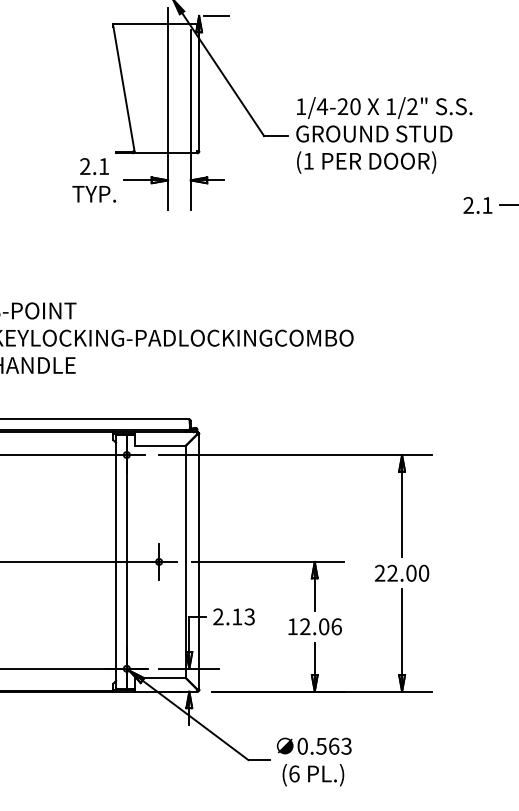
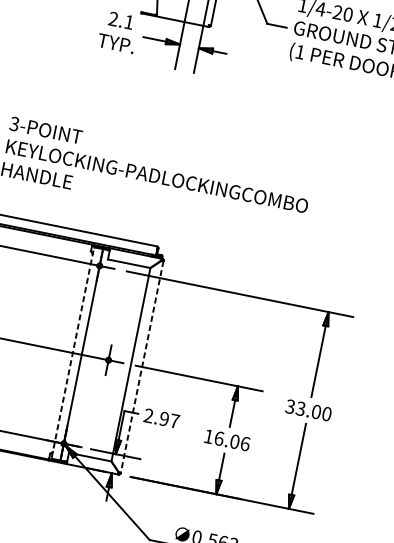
line: (116, 561) -> (73, 352), solid -> dashed
line: (199, 562) -> (142, 367), solid -> dashed
text: (385, 573) -> (294, 407), 22.00 -> 33.00
text: (243, 616) -> (169, 419), 2.13 -> 2.97
text: (305, 626) -> (219, 438), 12.06 -> 16.06

